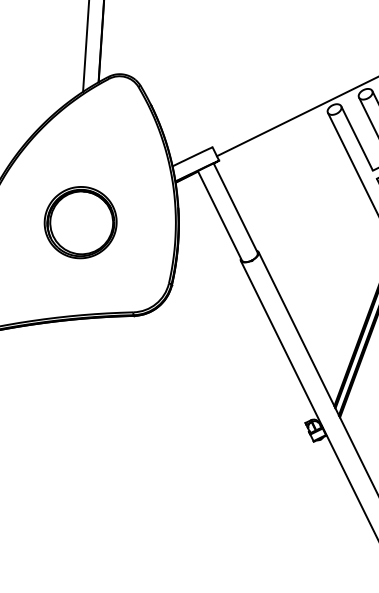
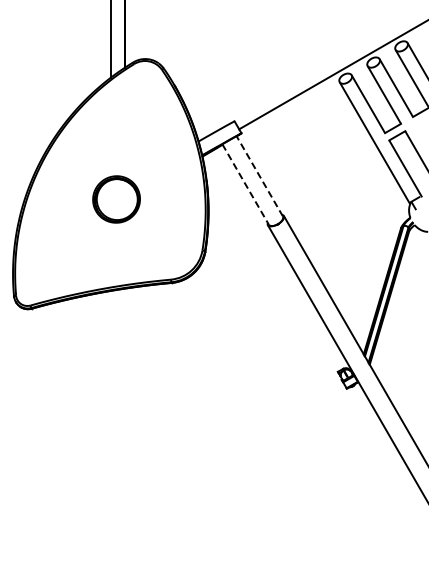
line: (235, 207) -> (259, 175), solid -> dashed
line: (219, 215) -> (245, 184), solid -> dashed
part: (80, 222) -> (116, 199), size x0.7

